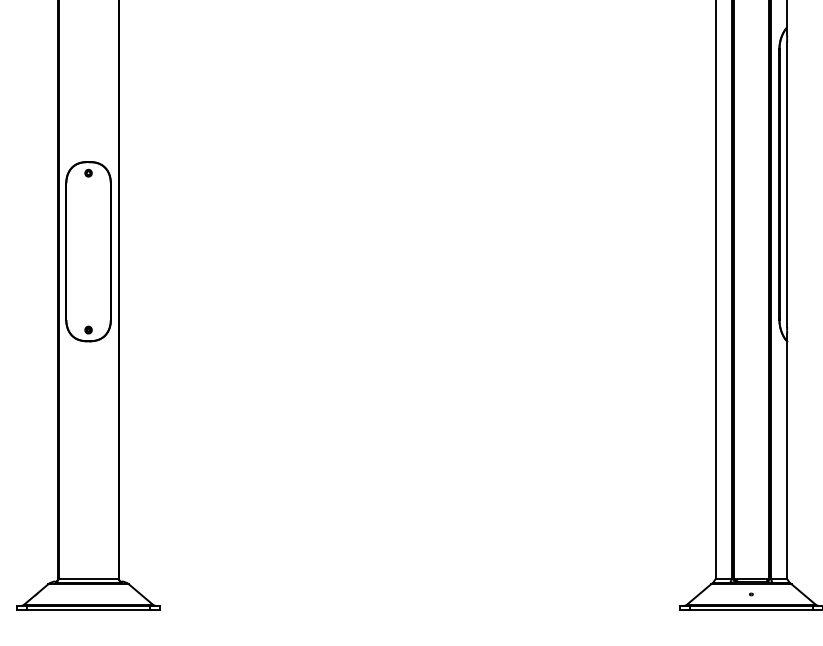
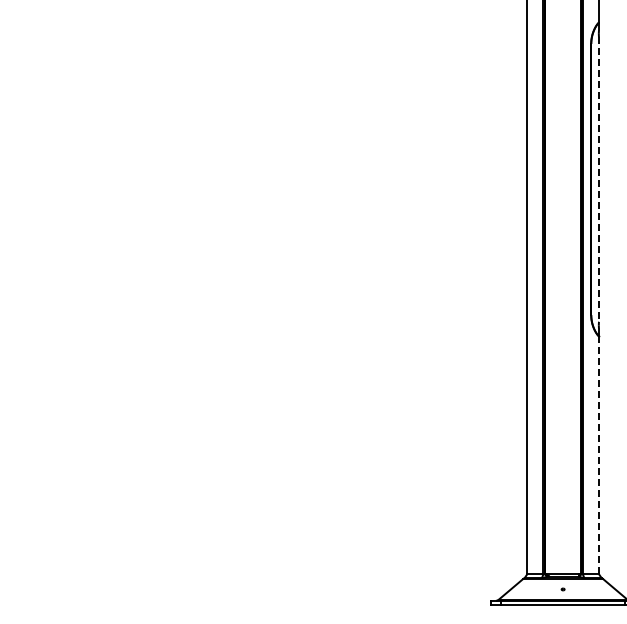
line: (787, 185) -> (599, 180), solid -> dashed
line: (787, 460) -> (599, 455), solid -> dashed

